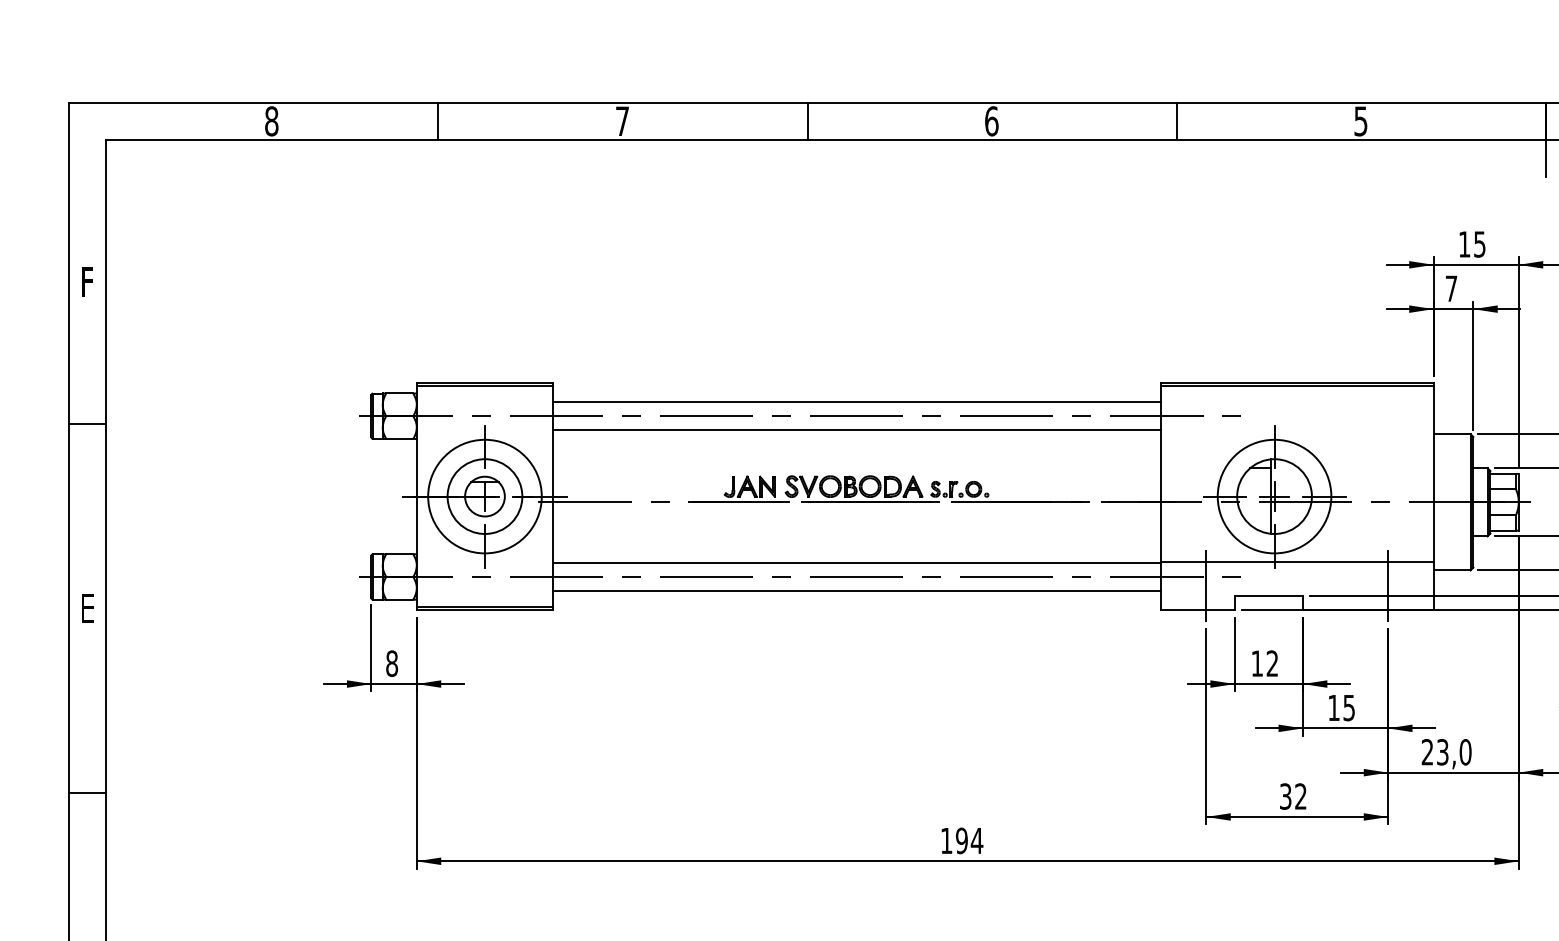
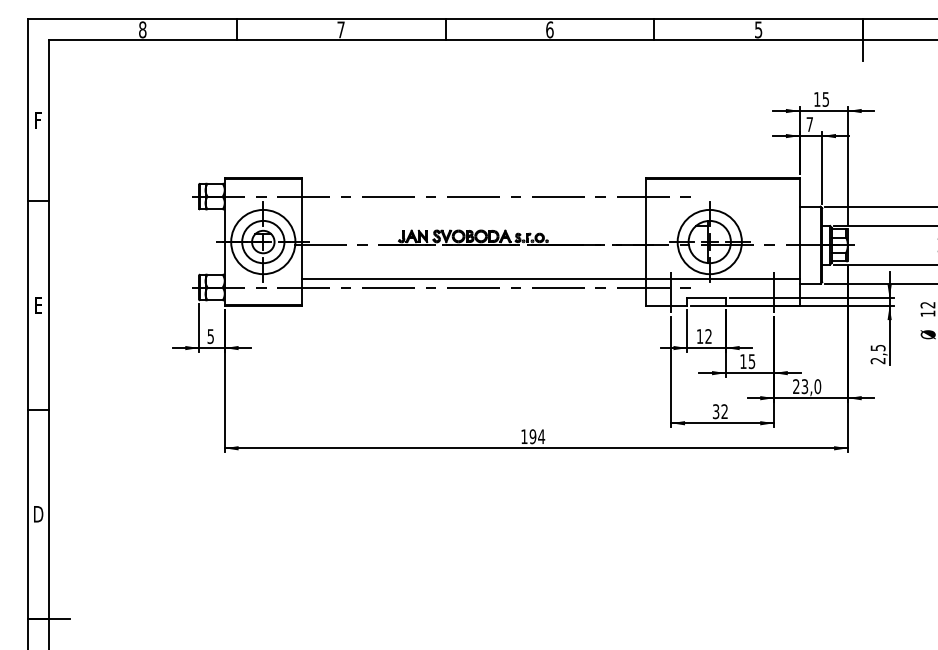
line: (856, 401) -> (473, 188), removed
line: (856, 430) -> (473, 204), removed
line: (856, 591) -> (473, 295), removed
text: (391, 663) -> (210, 336), 8 -> 5

